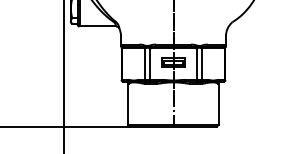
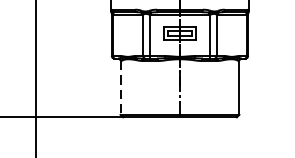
line: (128, 104) -> (120, 88), solid -> dashed

